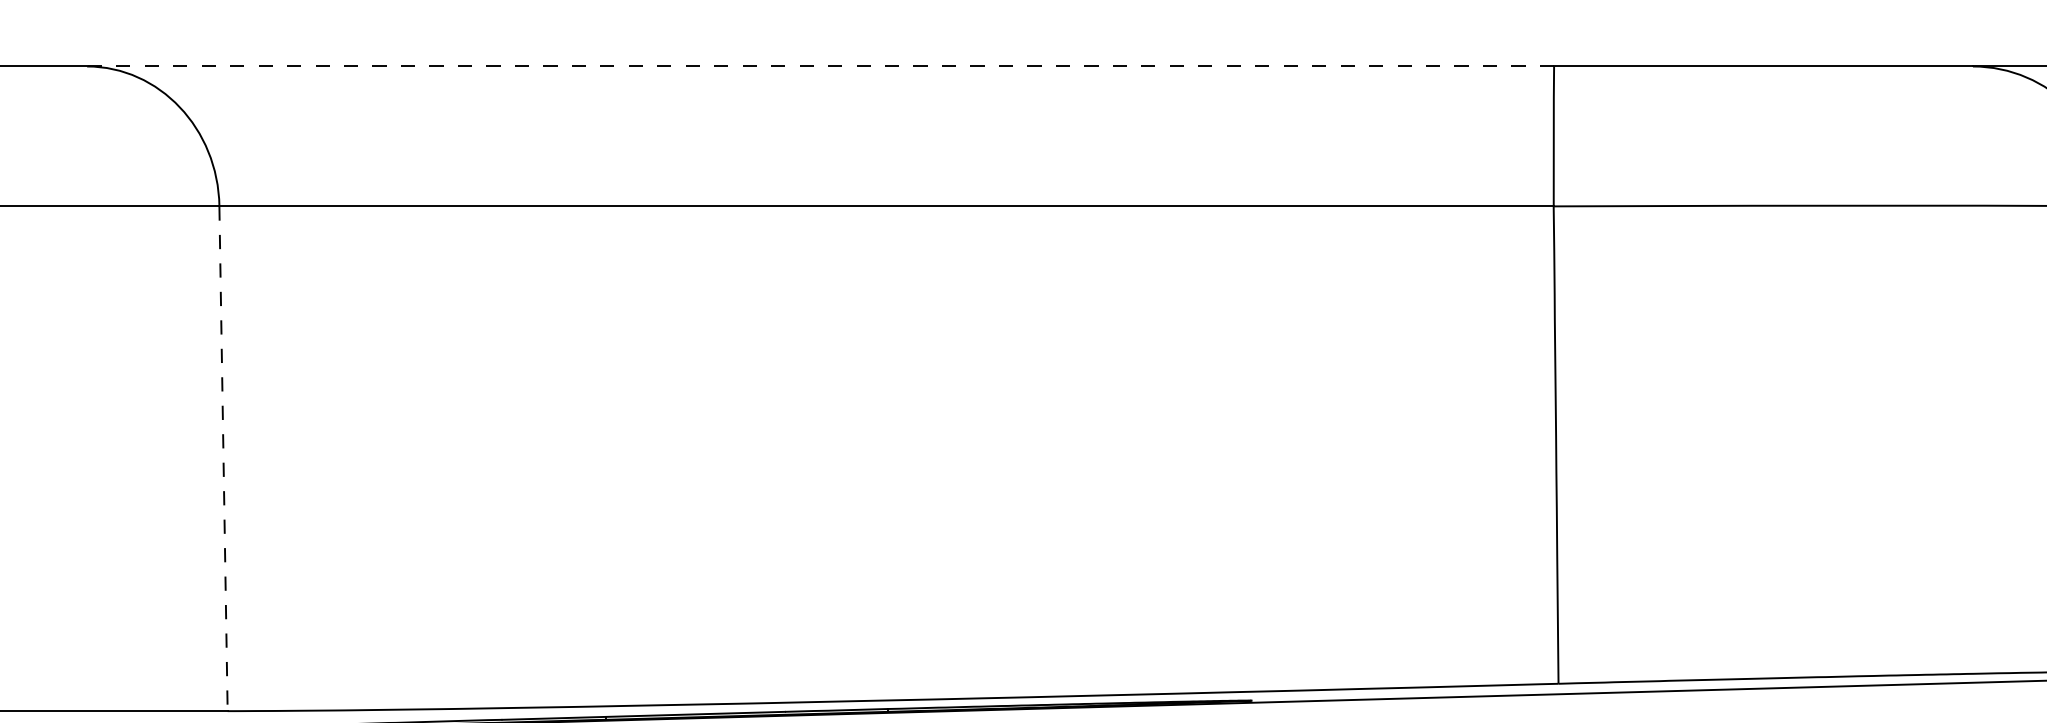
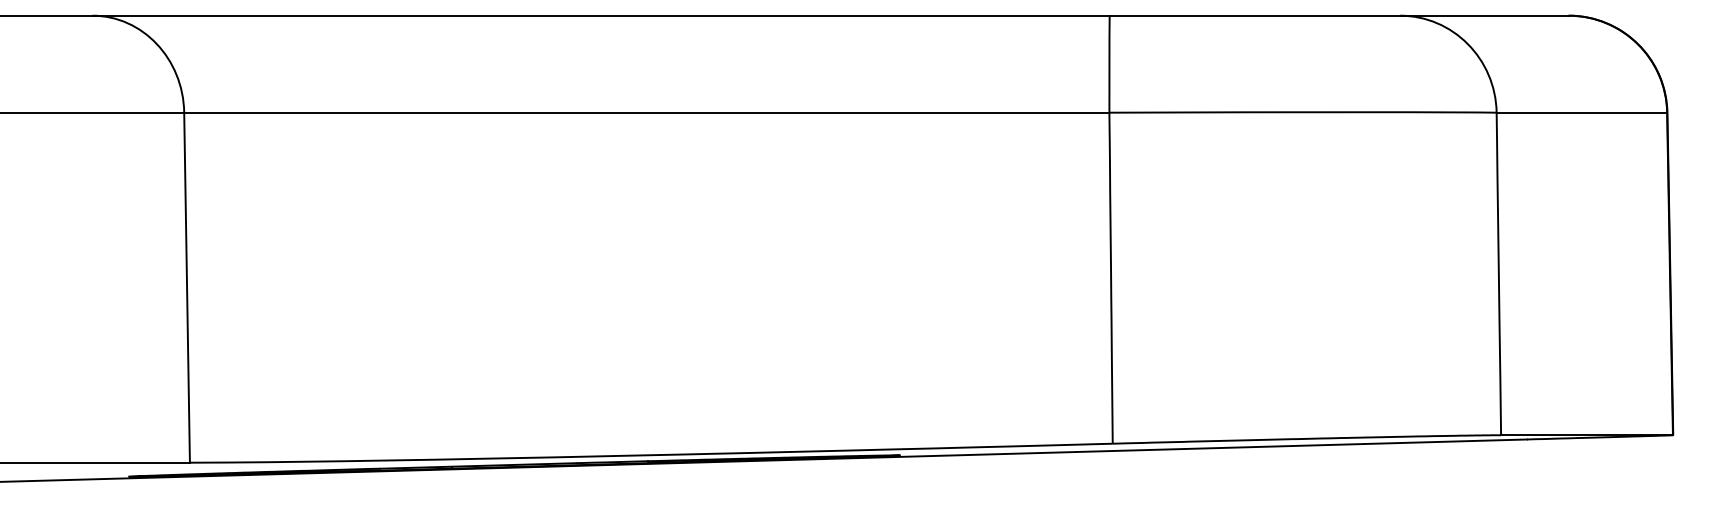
line: (821, 66) -> (601, 15), dashed -> solid
line: (224, 458) -> (187, 287), dashed -> solid

